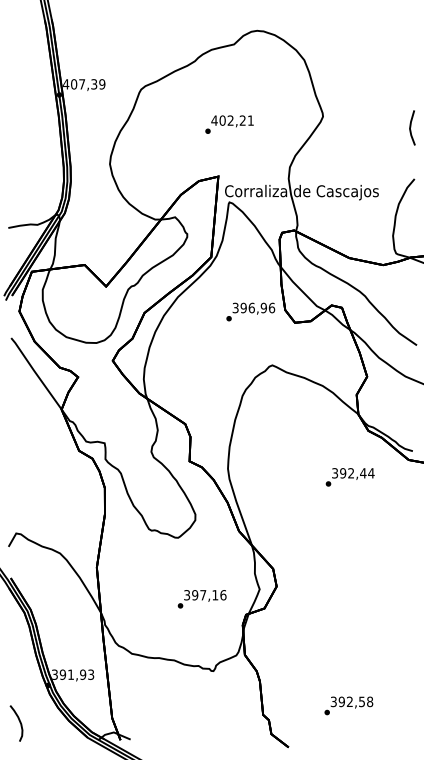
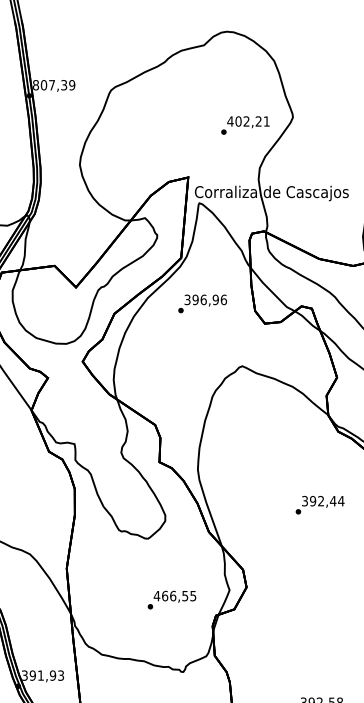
text: (66, 84) -> (36, 85), 407,39 -> 807,39
text: (229, 124) -> (245, 125), moved
text: (250, 311) -> (202, 303), moved
text: (349, 477) -> (319, 505), moved
text: (204, 595) -> (174, 596), 397,16 -> 466,55

